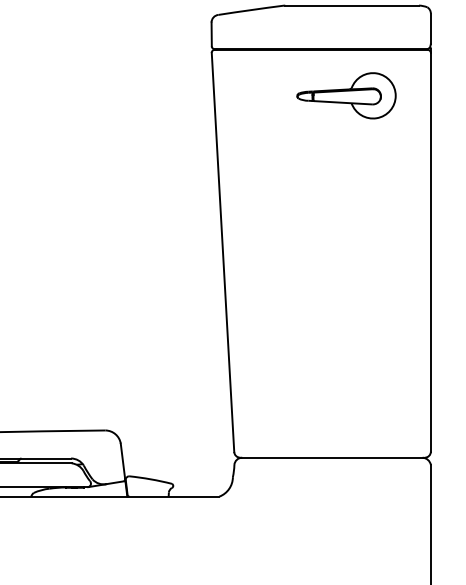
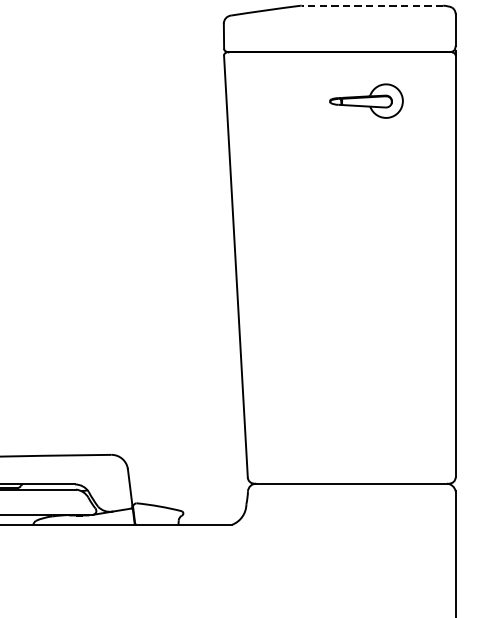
line: (352, 5) -> (372, 5), solid -> dashed
part: (346, 95) -> (366, 100), size x0.7

